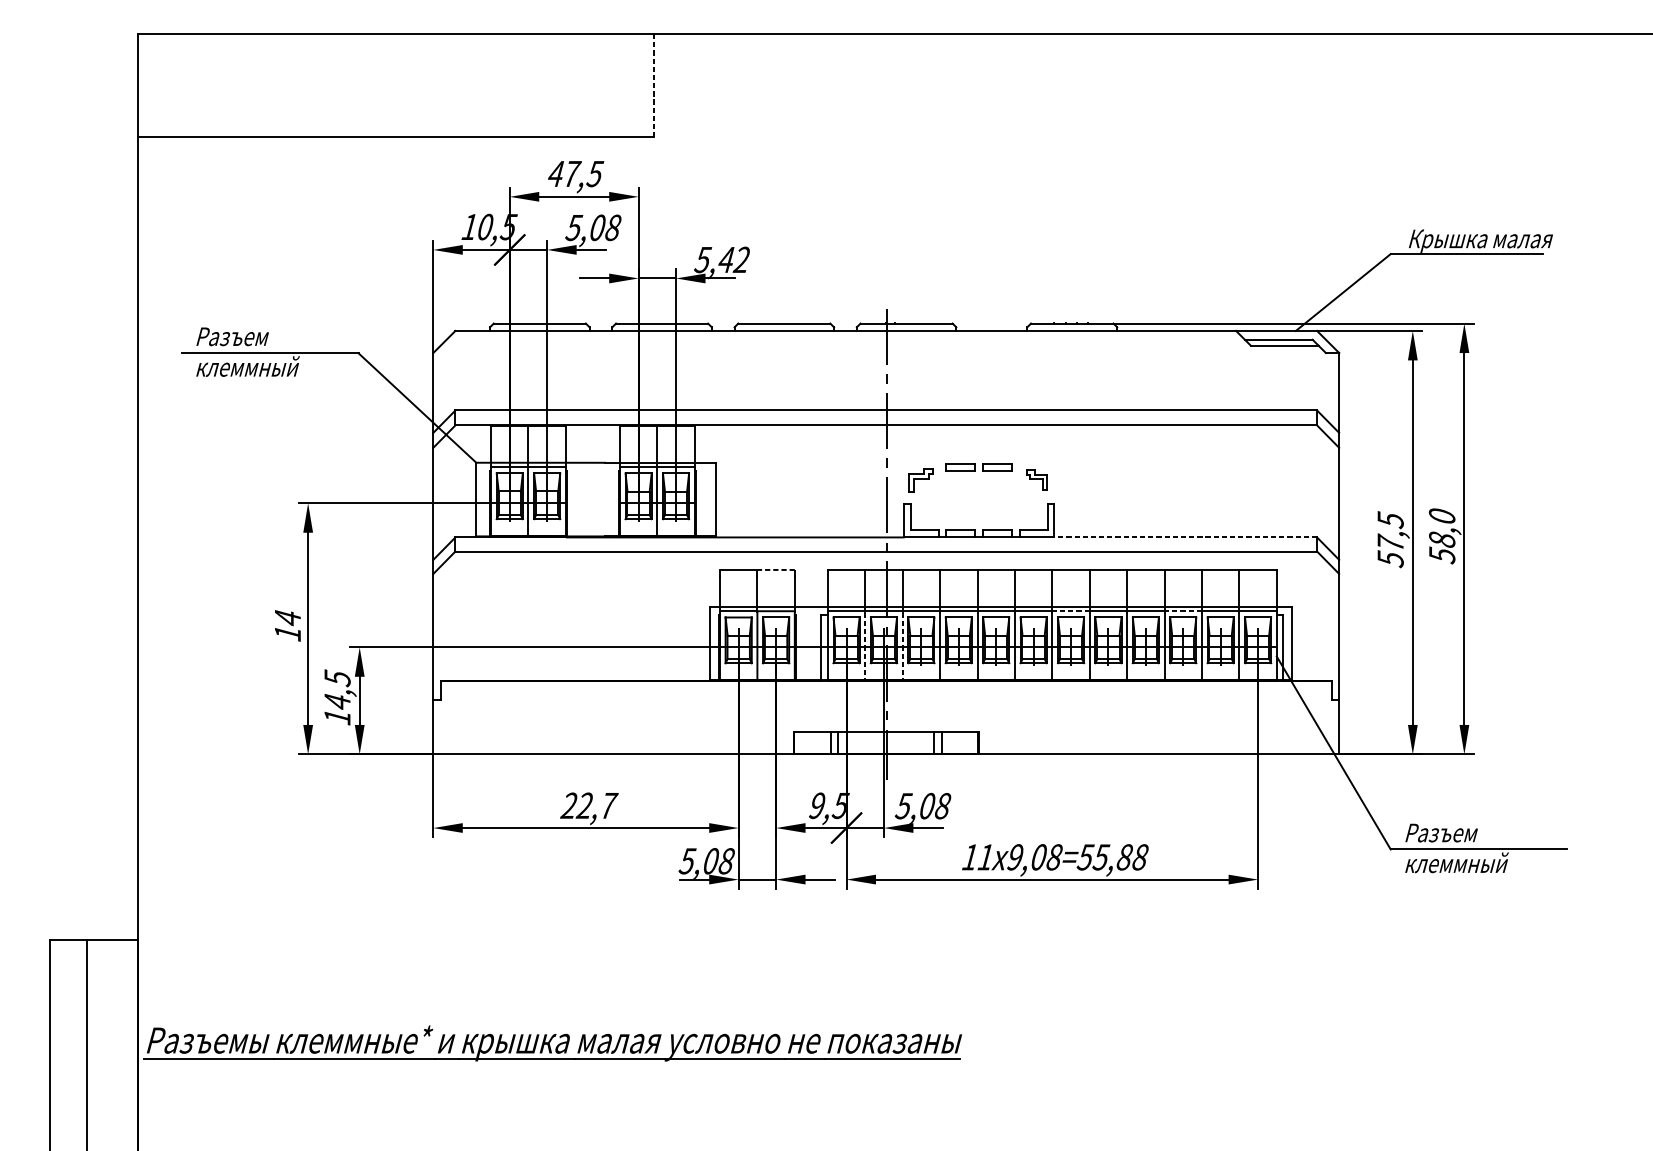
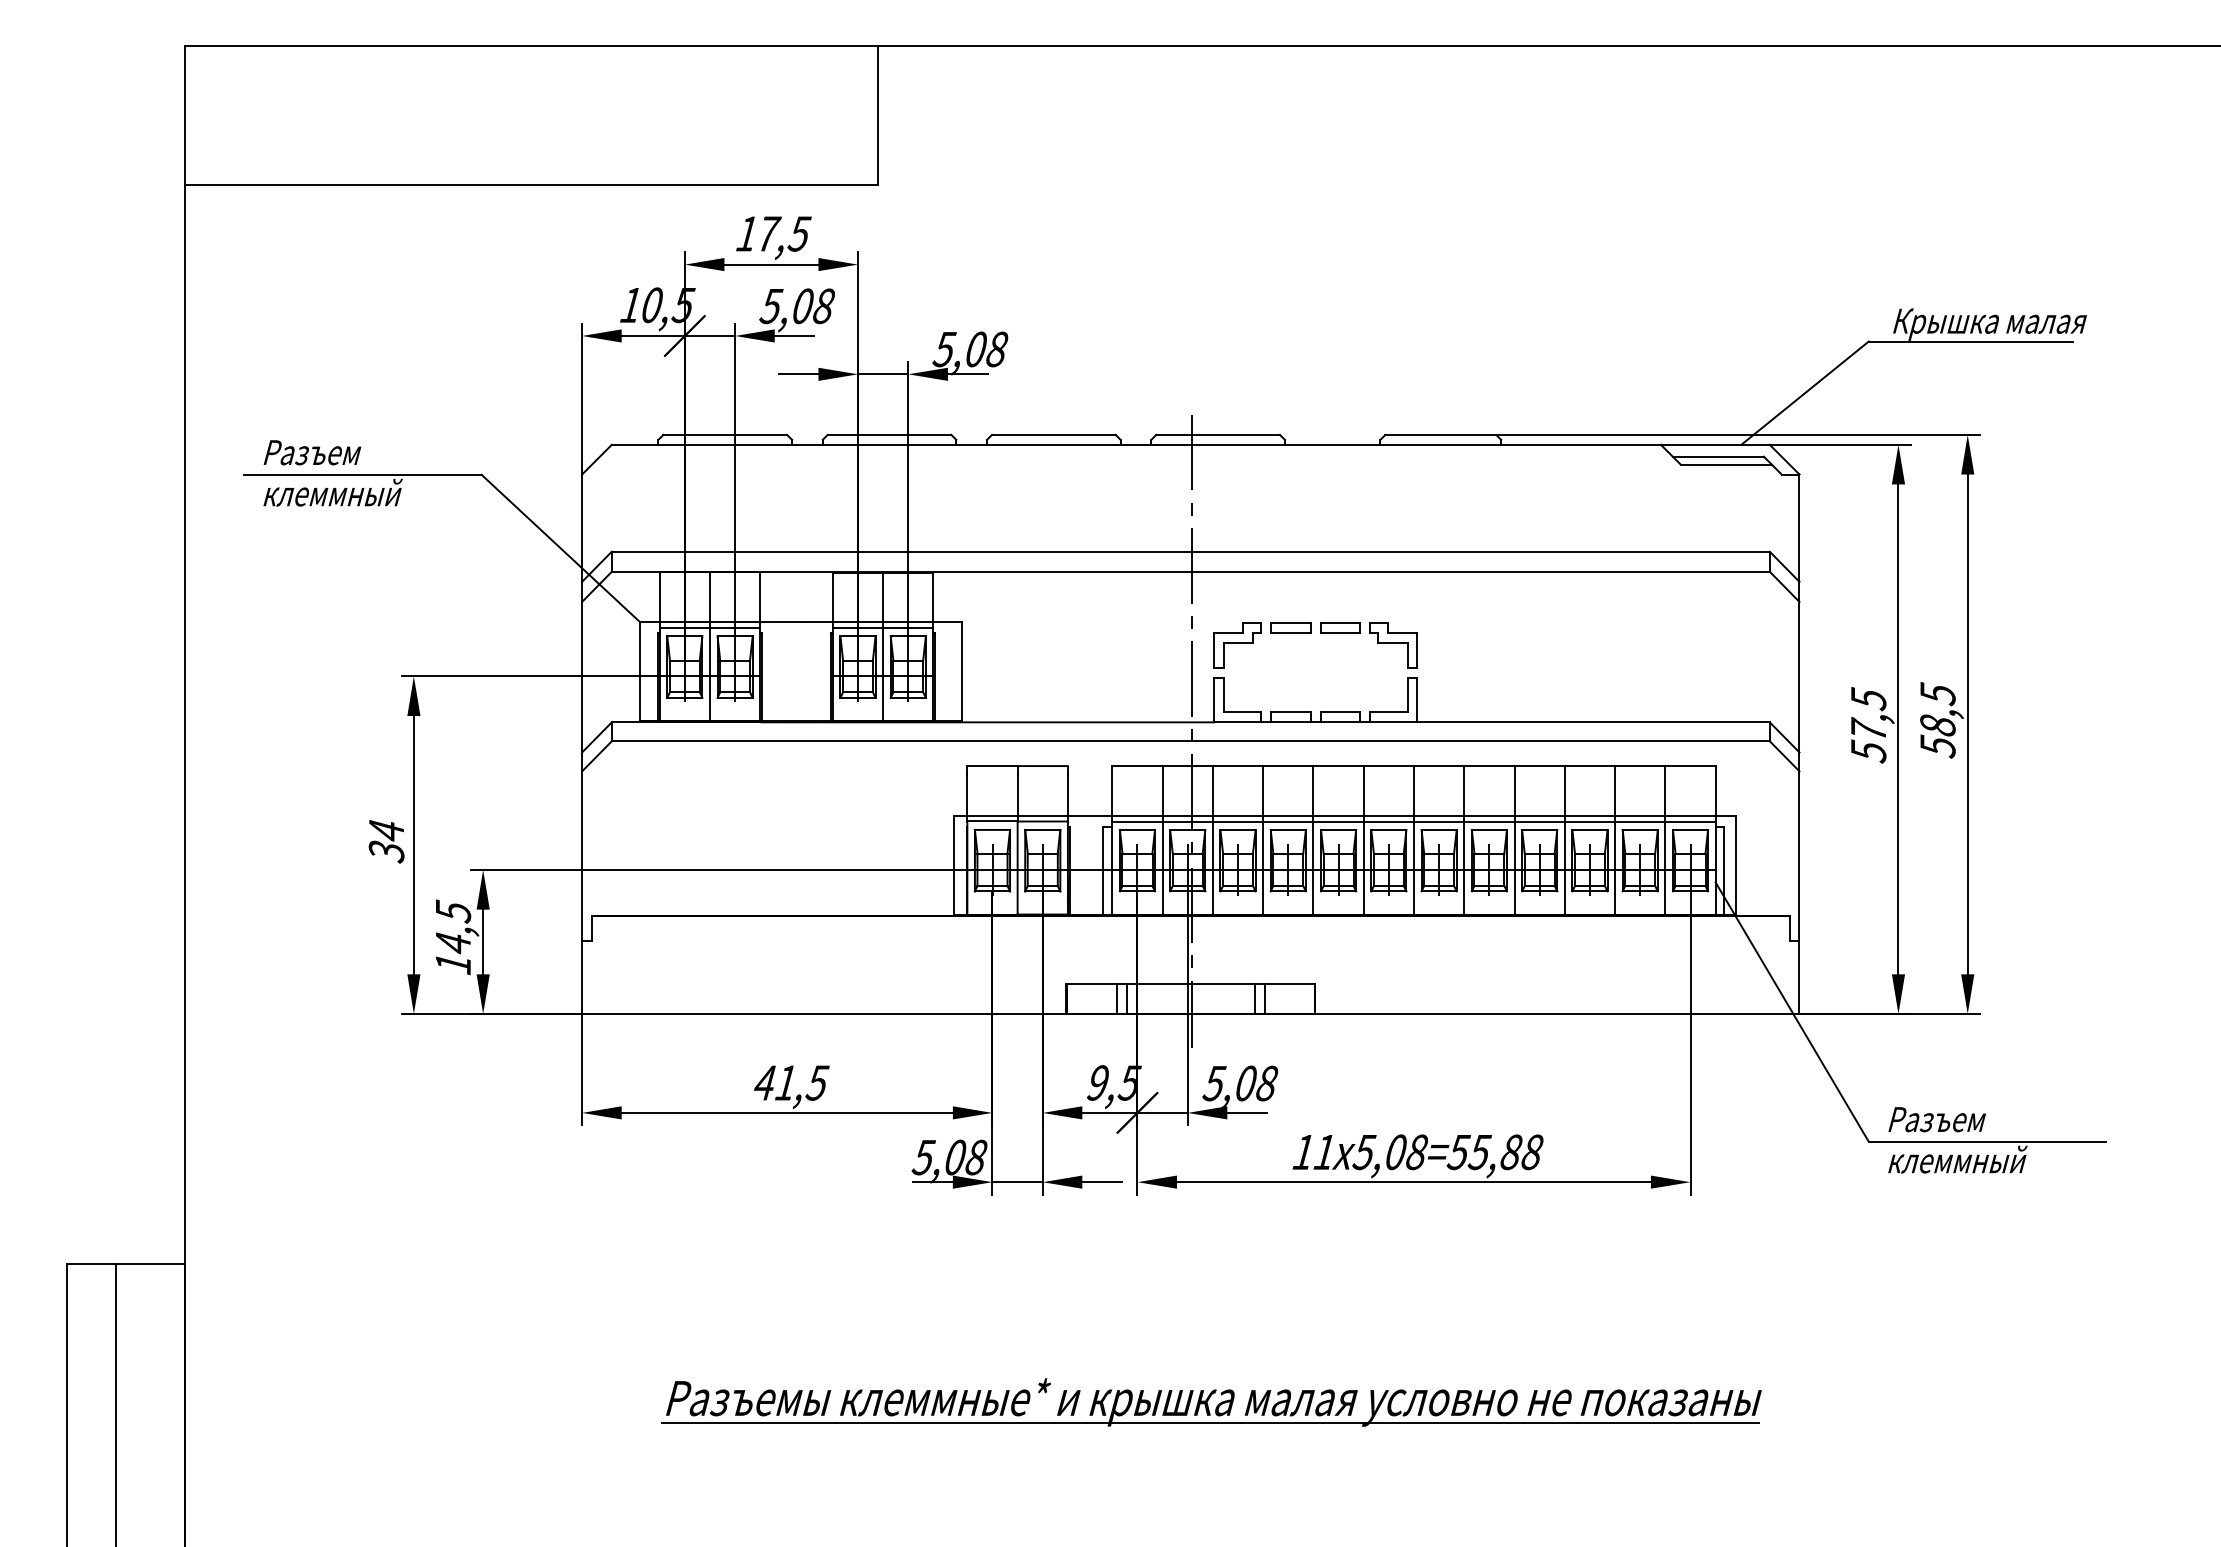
line: (653, 85) -> (878, 115), dashed -> solid
text: (555, 173) -> (746, 233), 47,5 -> 17,5
text: (734, 260) -> (986, 349), 5,42 -> 5,08
part: (921, 480) -> (1237, 645), size x1.43
part: (1037, 480) -> (1393, 645), size x1.67
text: (1441, 516) -> (1937, 694), 58,0 -> 58,5
line: (1185, 537) -> (1592, 722), dashed -> solid
line: (775, 570) -> (1042, 766), dashed -> solid
line: (1070, 611) -> (1438, 821), dashed -> solid
line: (1182, 611) -> (1589, 821), dashed -> solid
text: (287, 633) -> (386, 851), 14 -> 34
line: (865, 646) -> (1162, 869), dashed -> solid
line: (902, 646) -> (1212, 869), dashed -> solid
text: (589, 805) -> (791, 1082), 22,7 -> 41,5
text: (1015, 857) -> (1364, 1152), 9,08=55,88 -> 5,08=55,88
part: (552, 1043) -> (1211, 1402), moved

